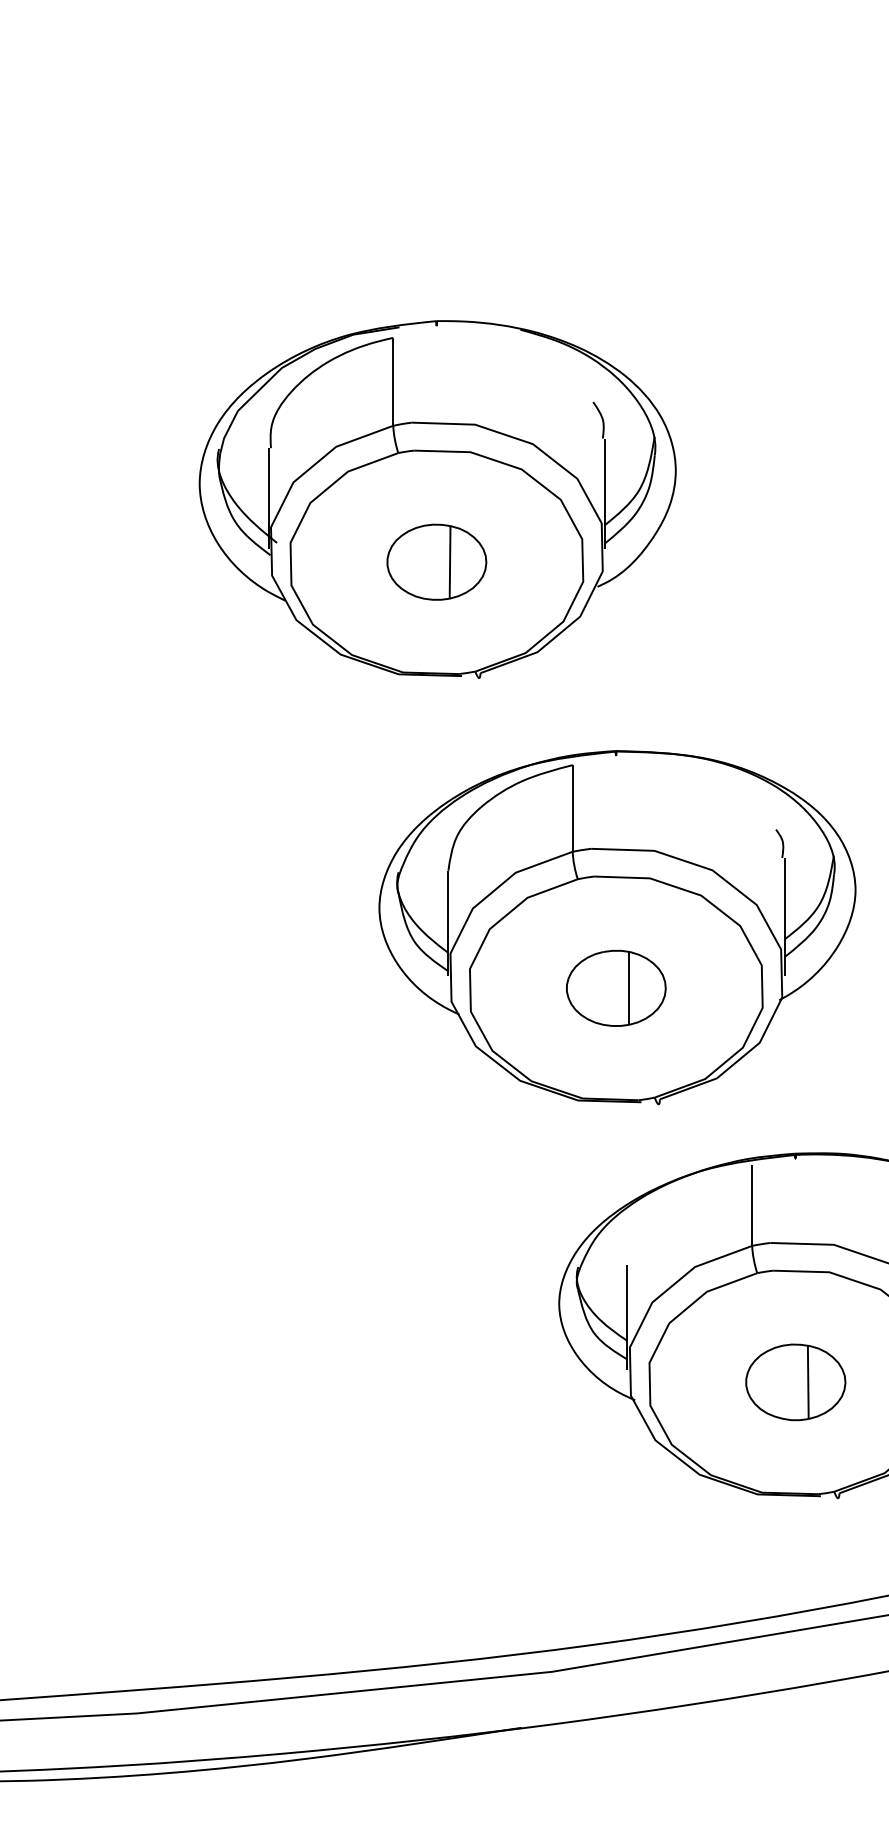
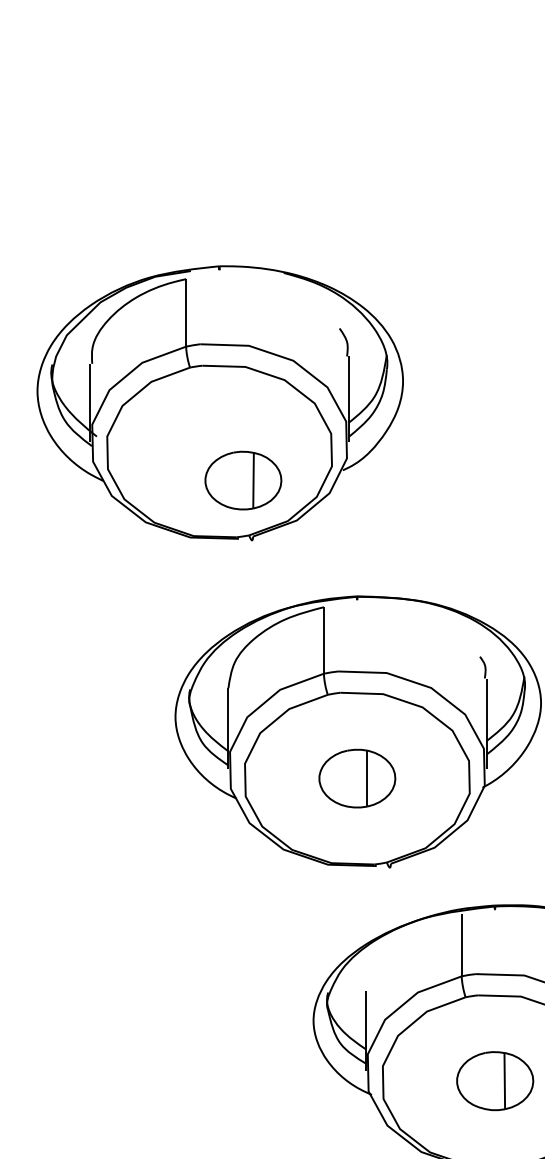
part: (436, 561) -> (243, 480), moved

